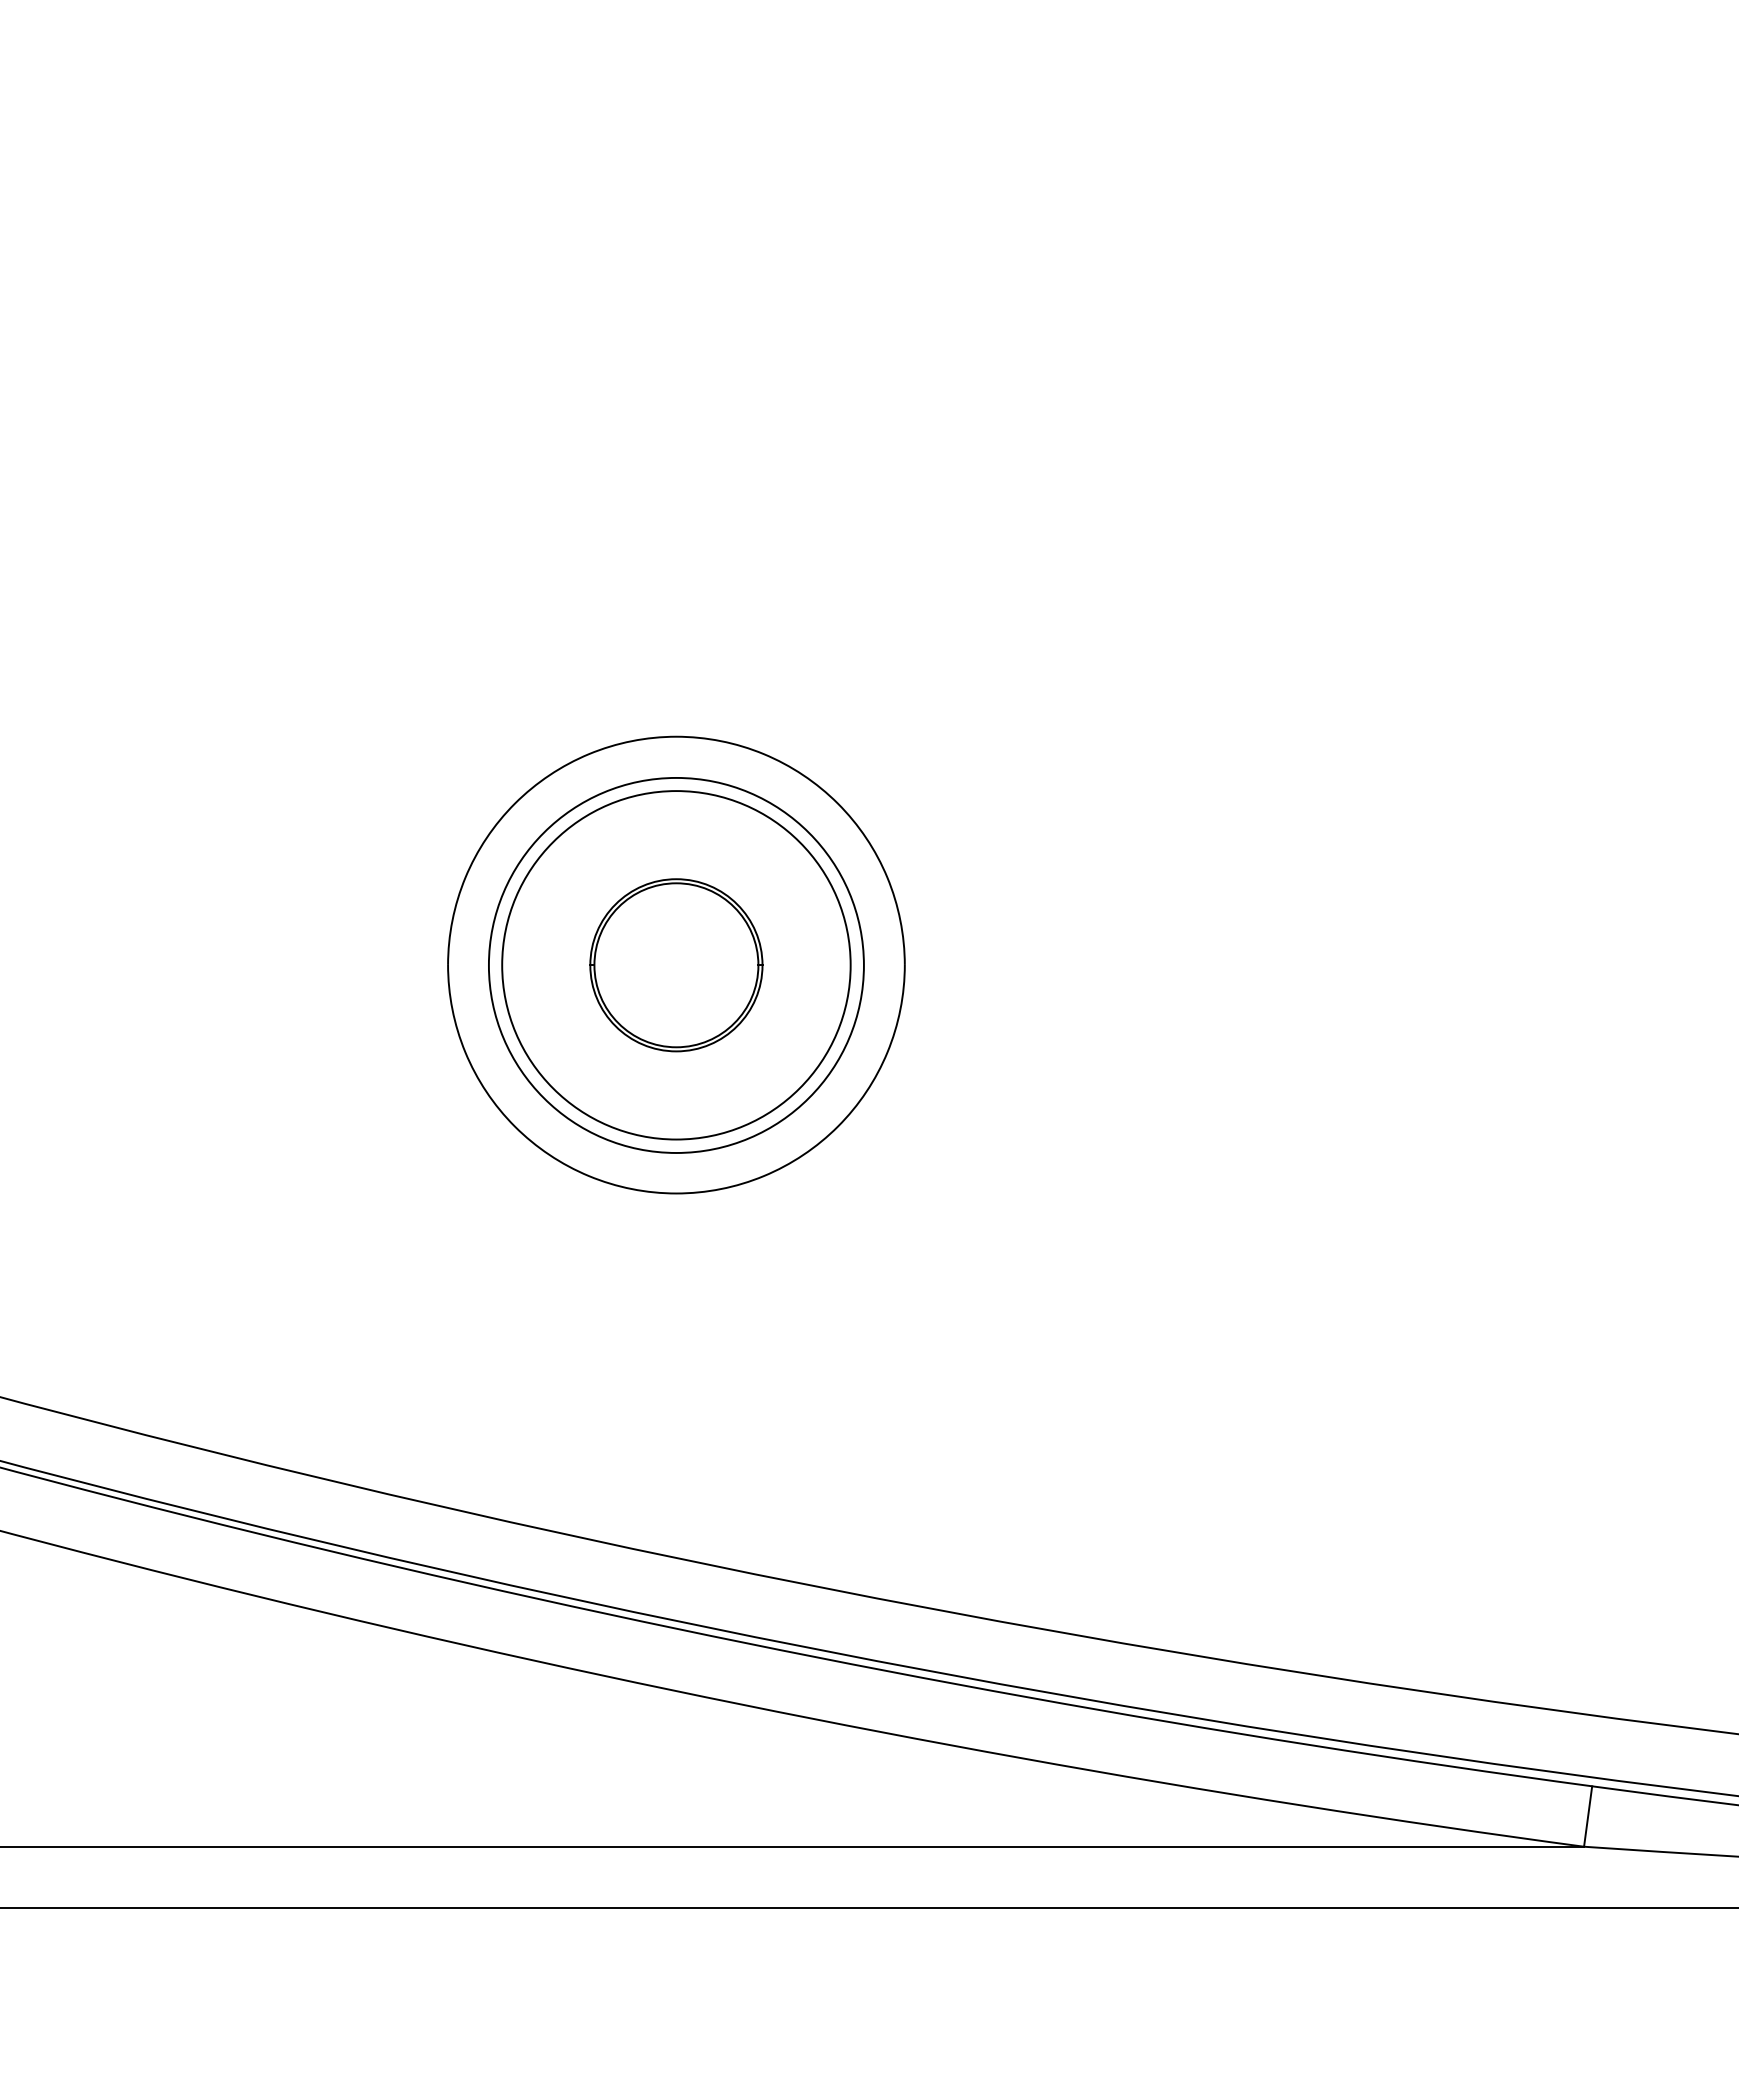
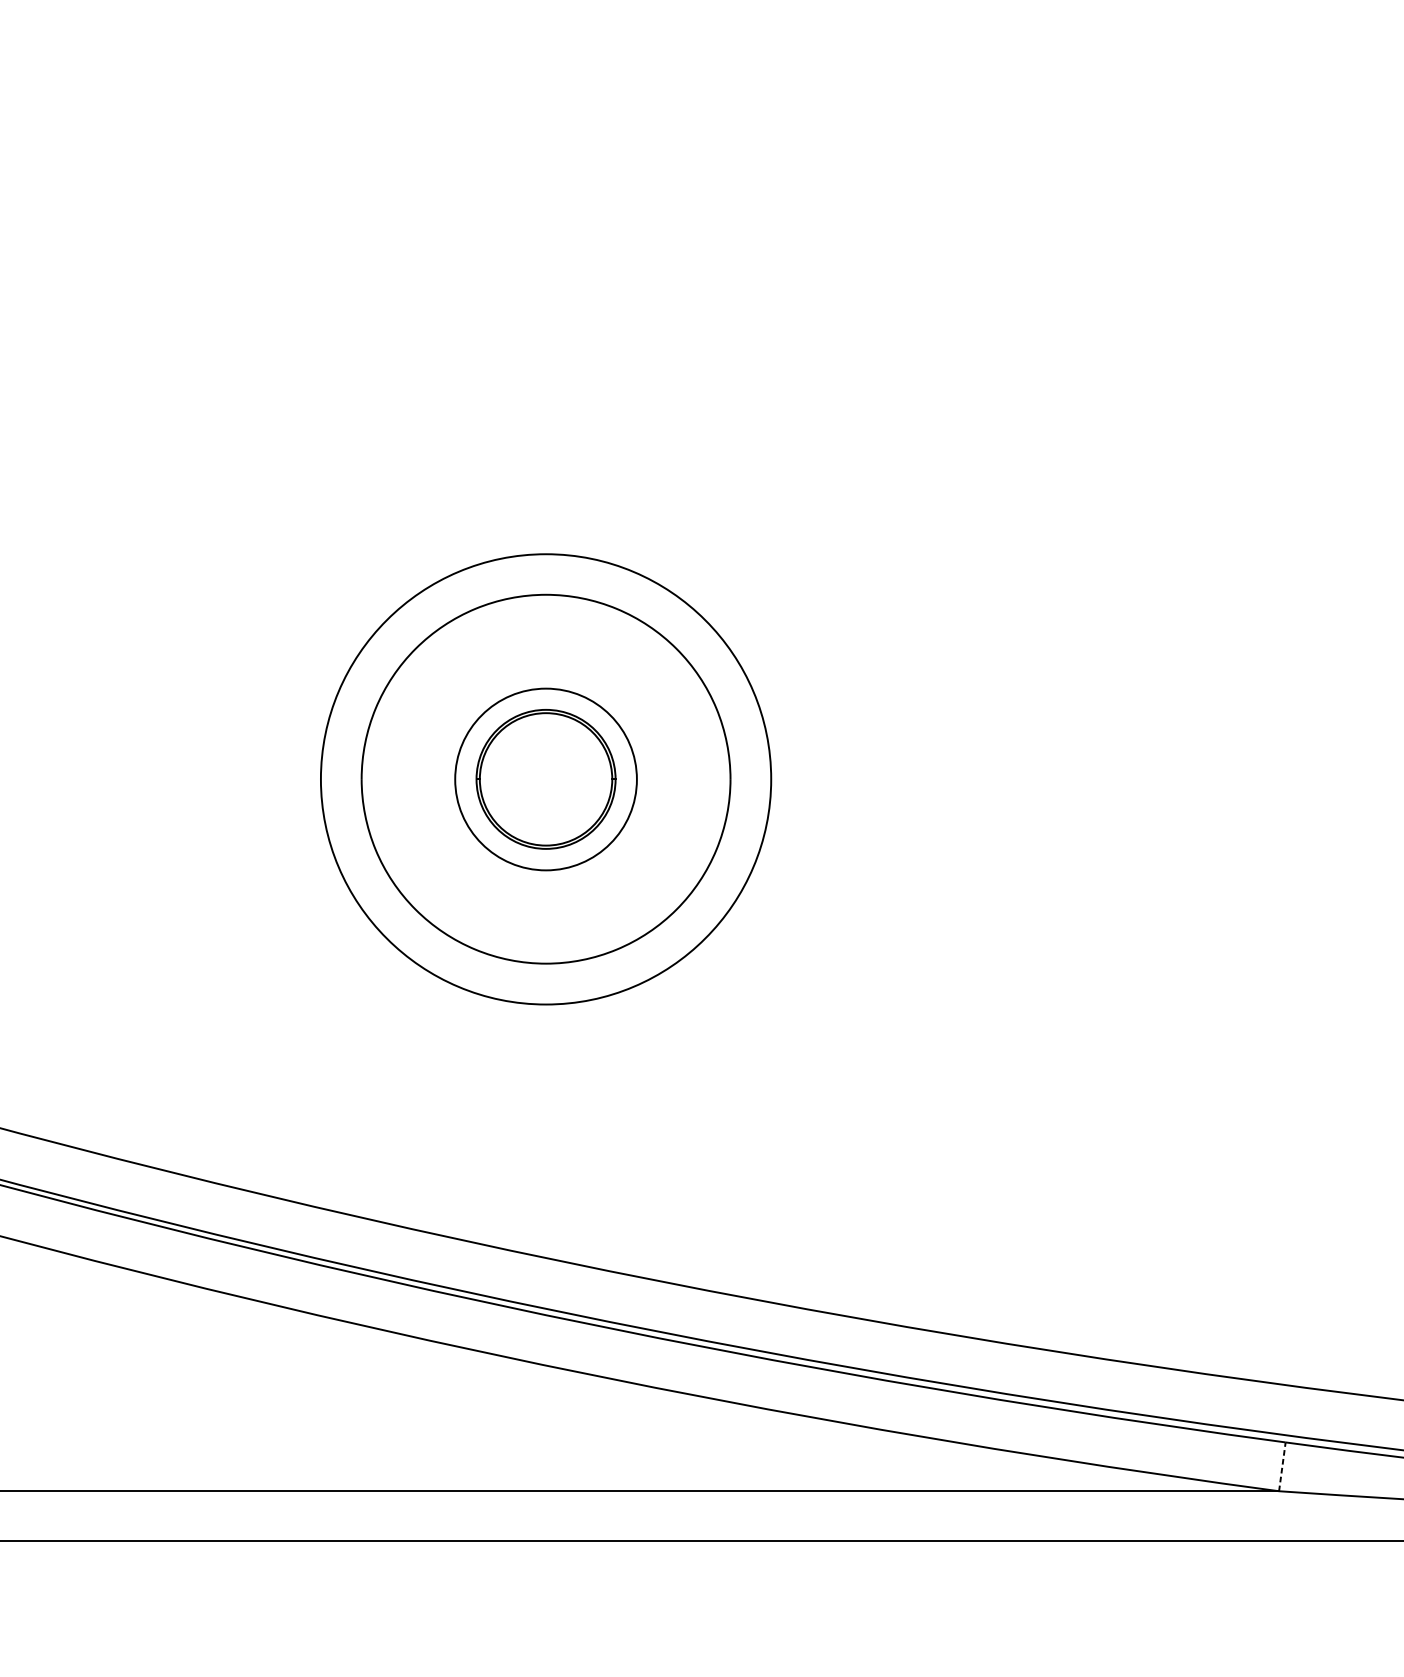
circle: (675, 964) -> (545, 778), size x0.6
circle: (676, 965) -> (546, 779), size x1.6
line: (1588, 1816) -> (1282, 1466), solid -> dashed

